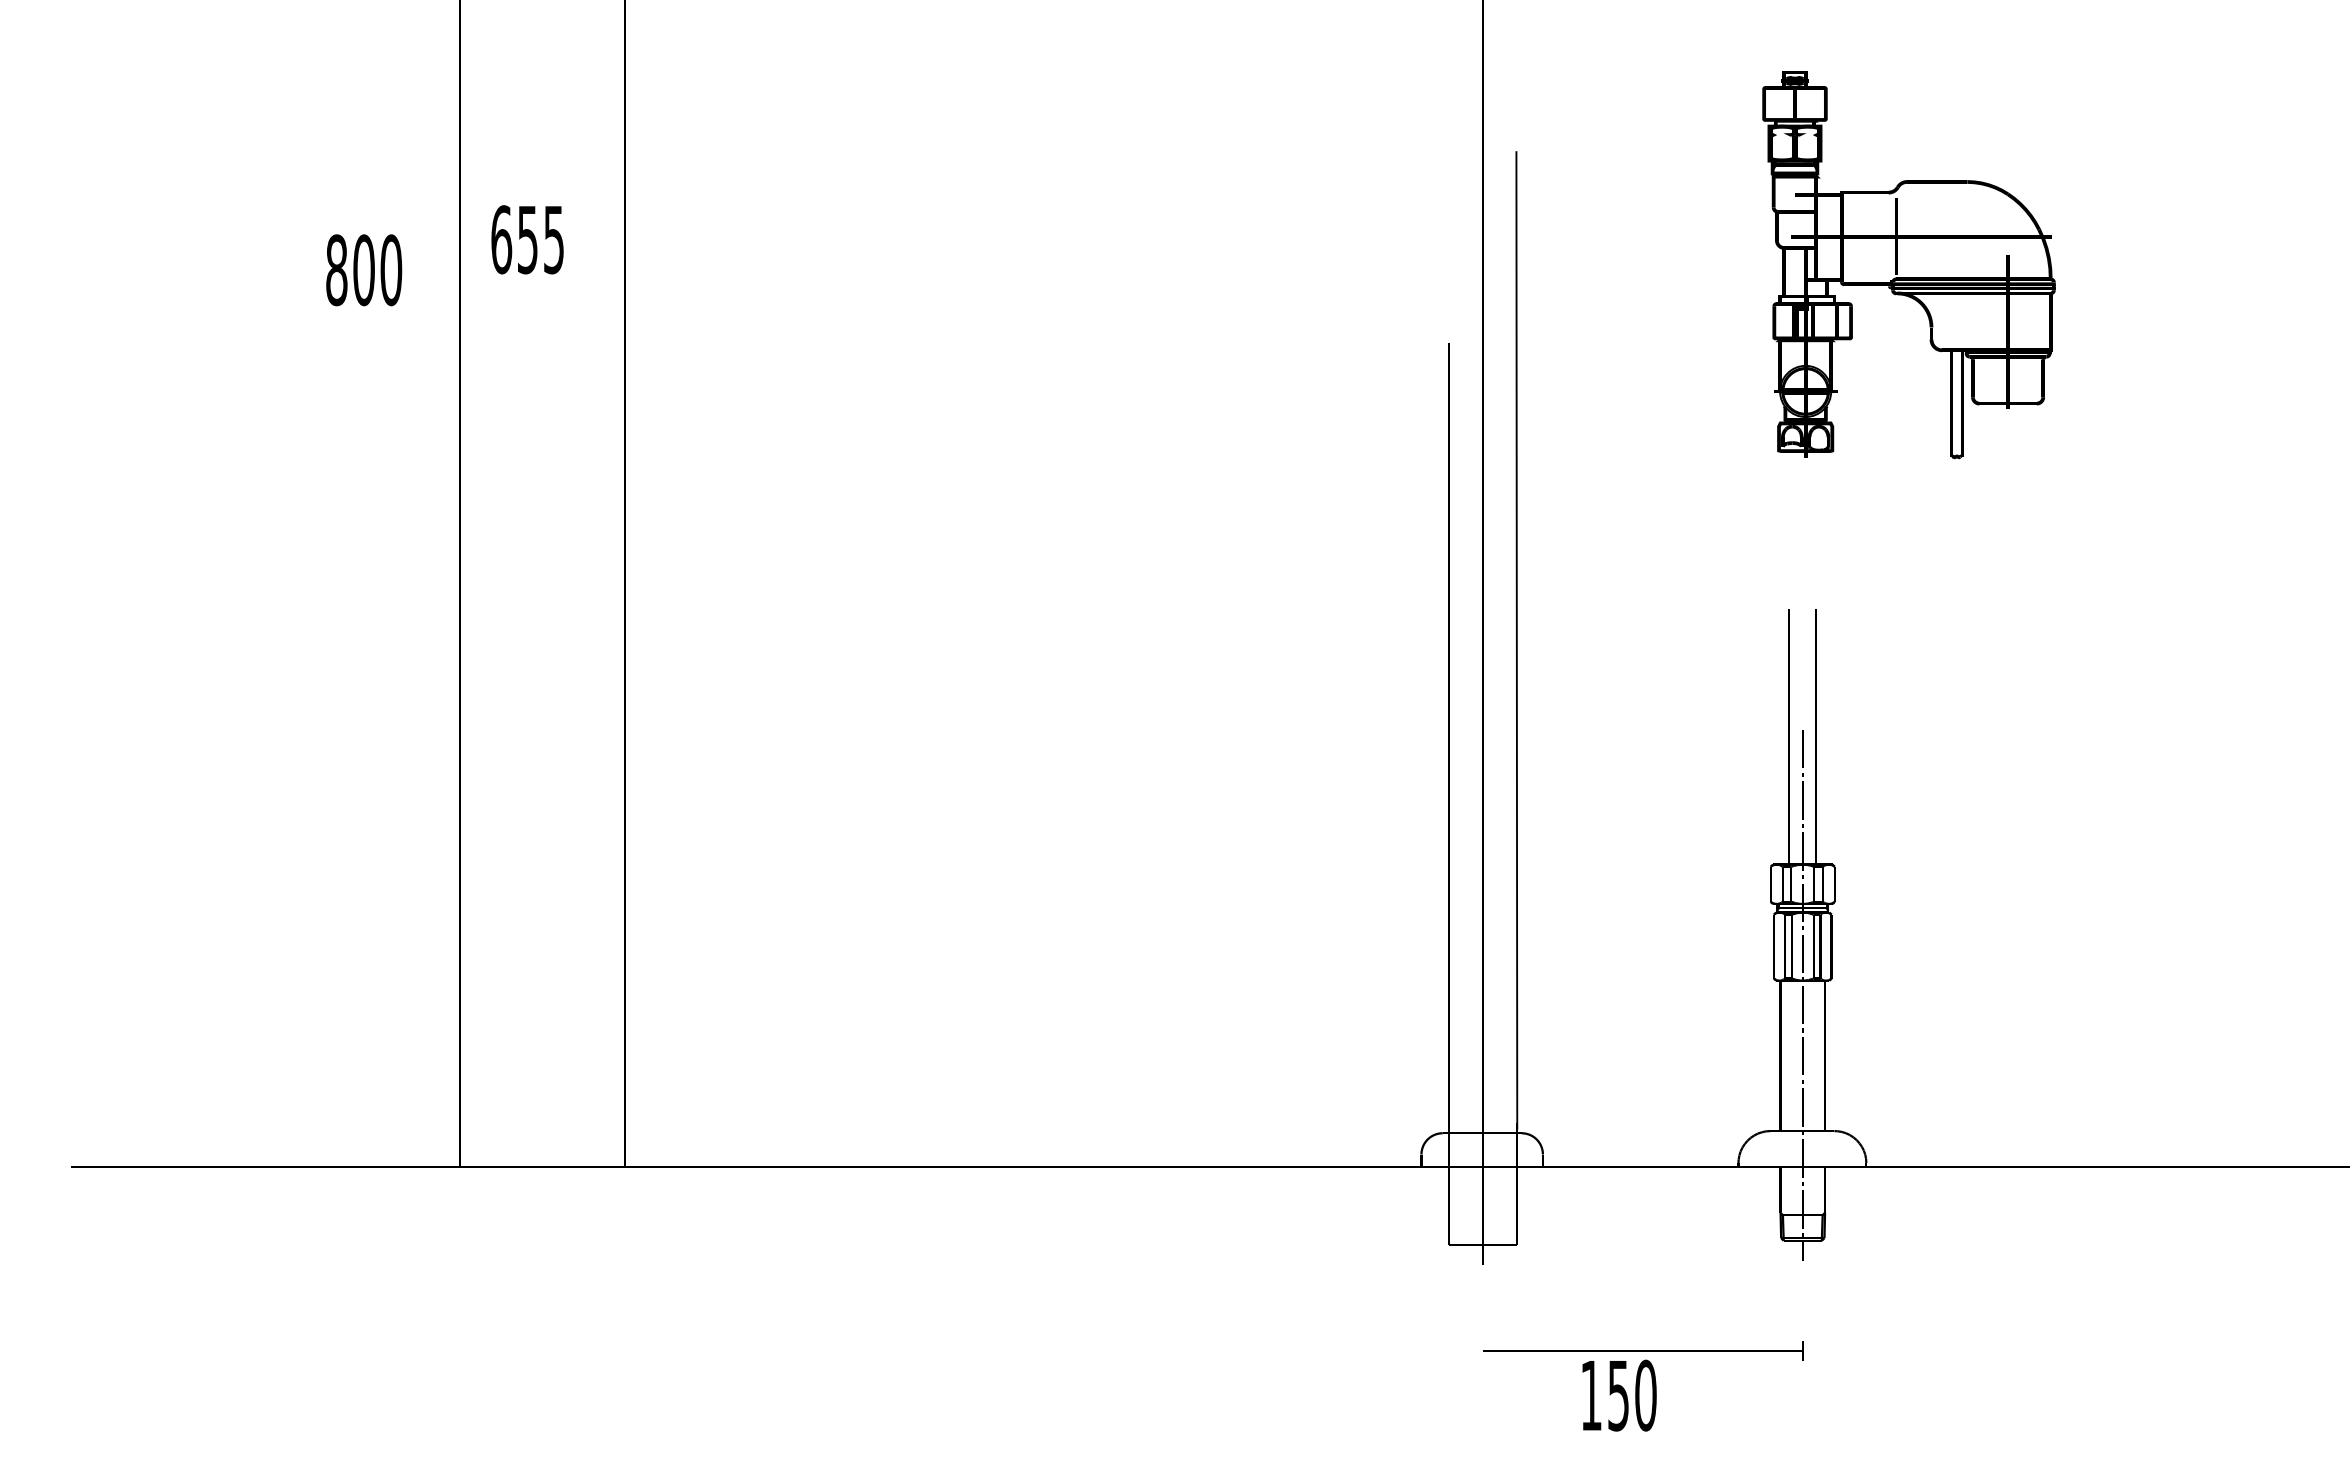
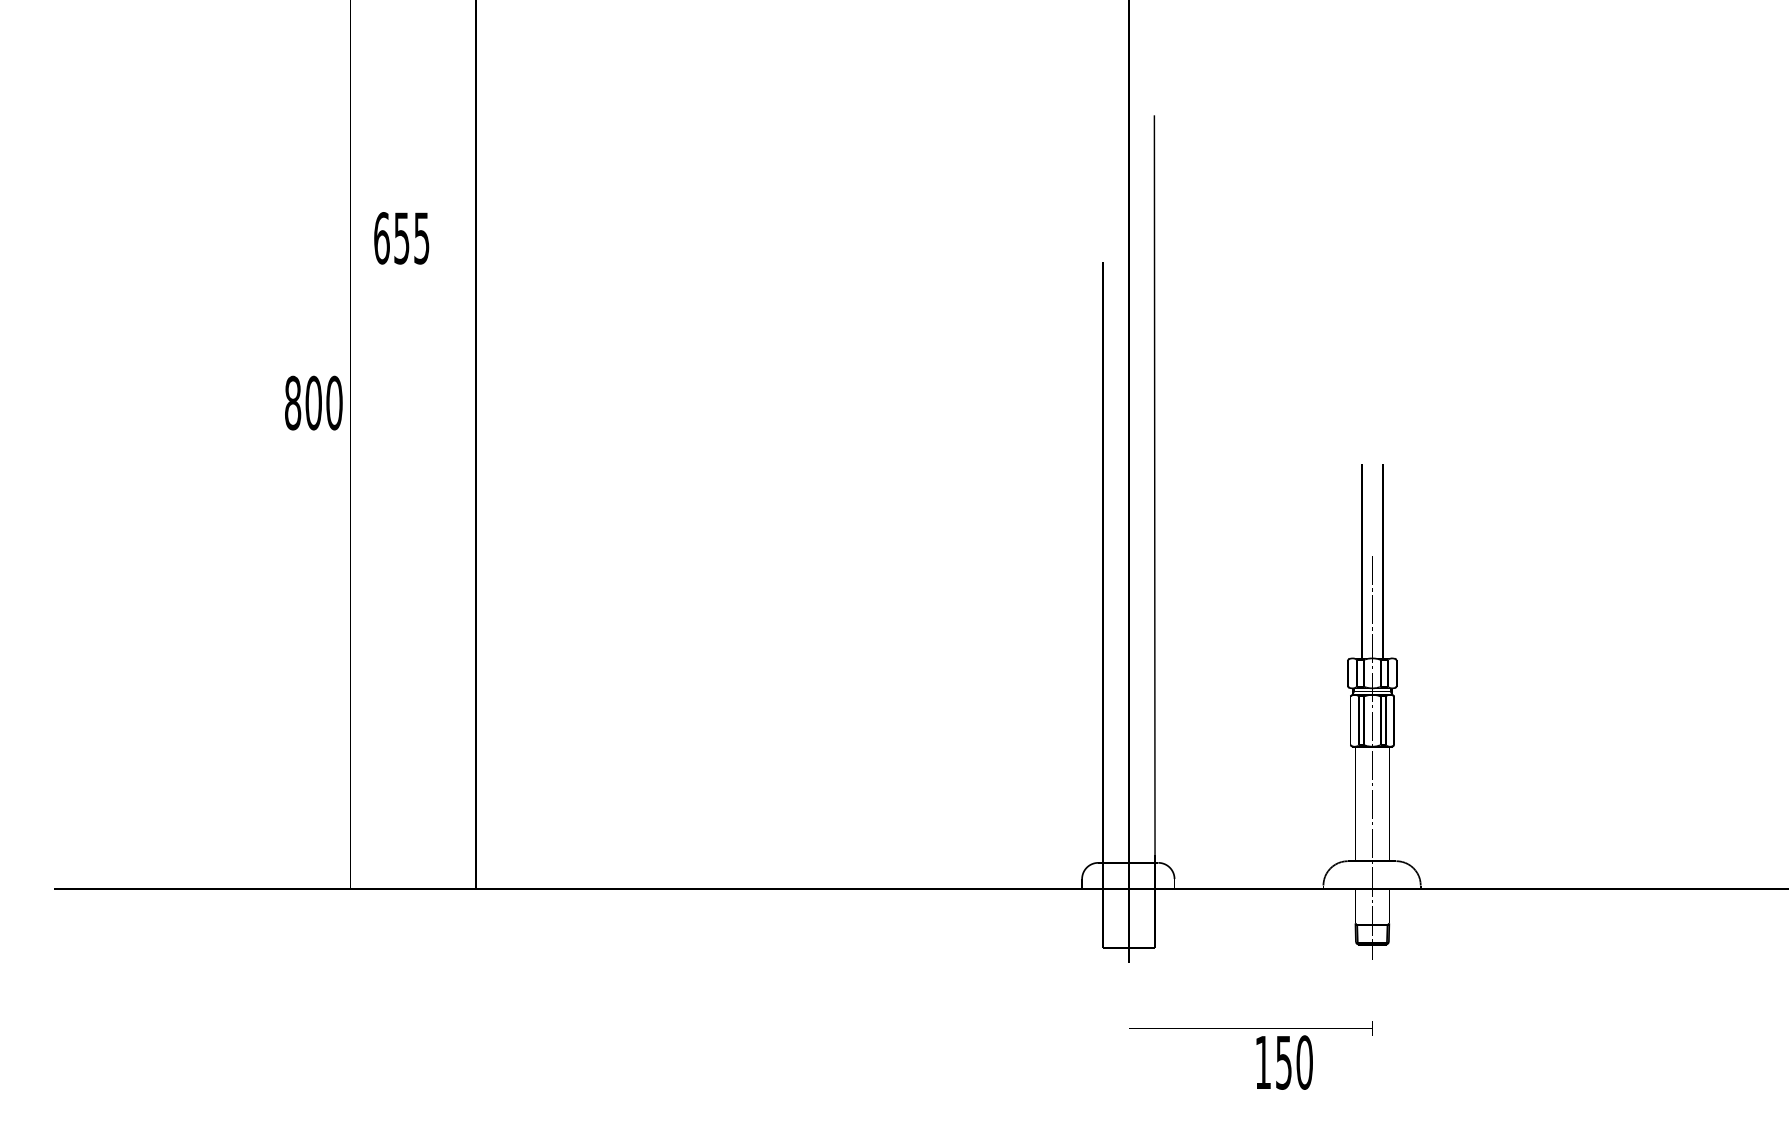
text: (527, 239) -> (401, 238), moved
part: (1908, 265) -> (1452, 202), removed
text: (364, 270) -> (314, 403), moved
text: (1619, 1395) -> (1284, 1062), moved

